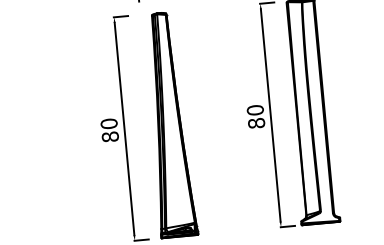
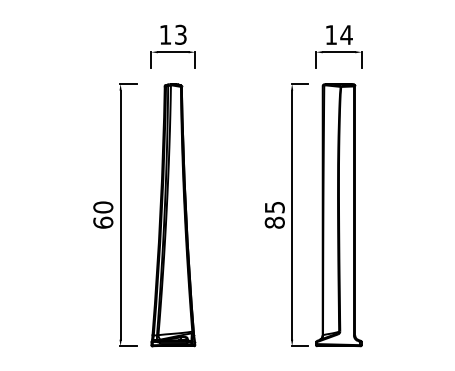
text: (255, 110) -> (274, 207), 80 -> 85
text: (110, 136) -> (103, 222), 80 -> 60

